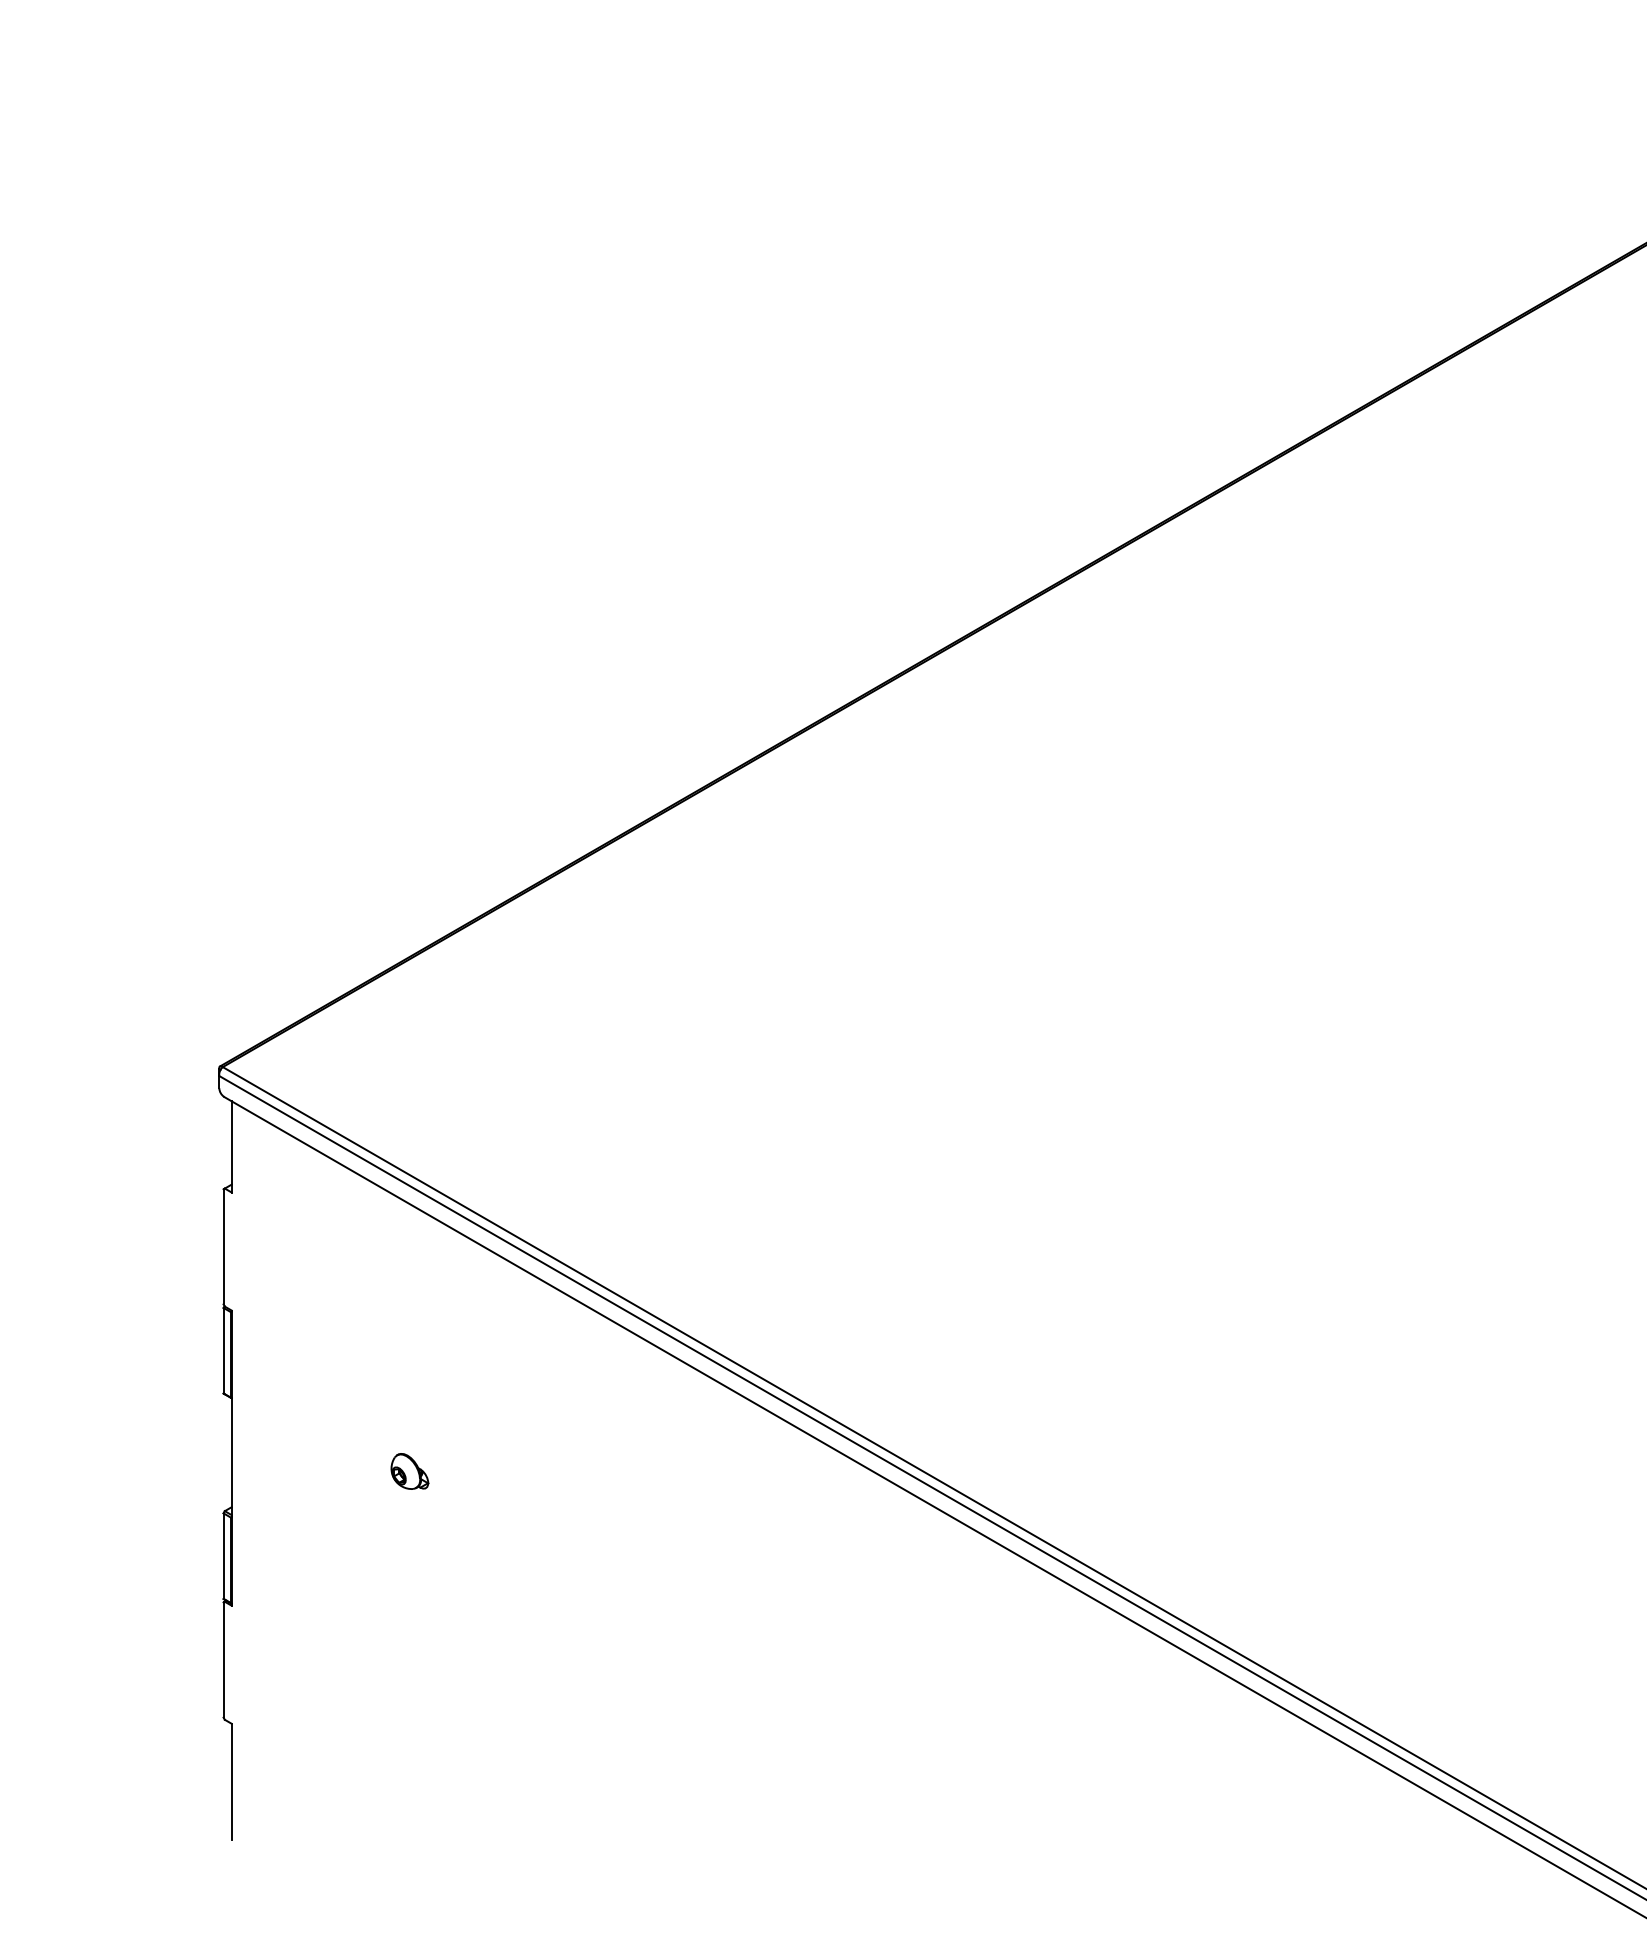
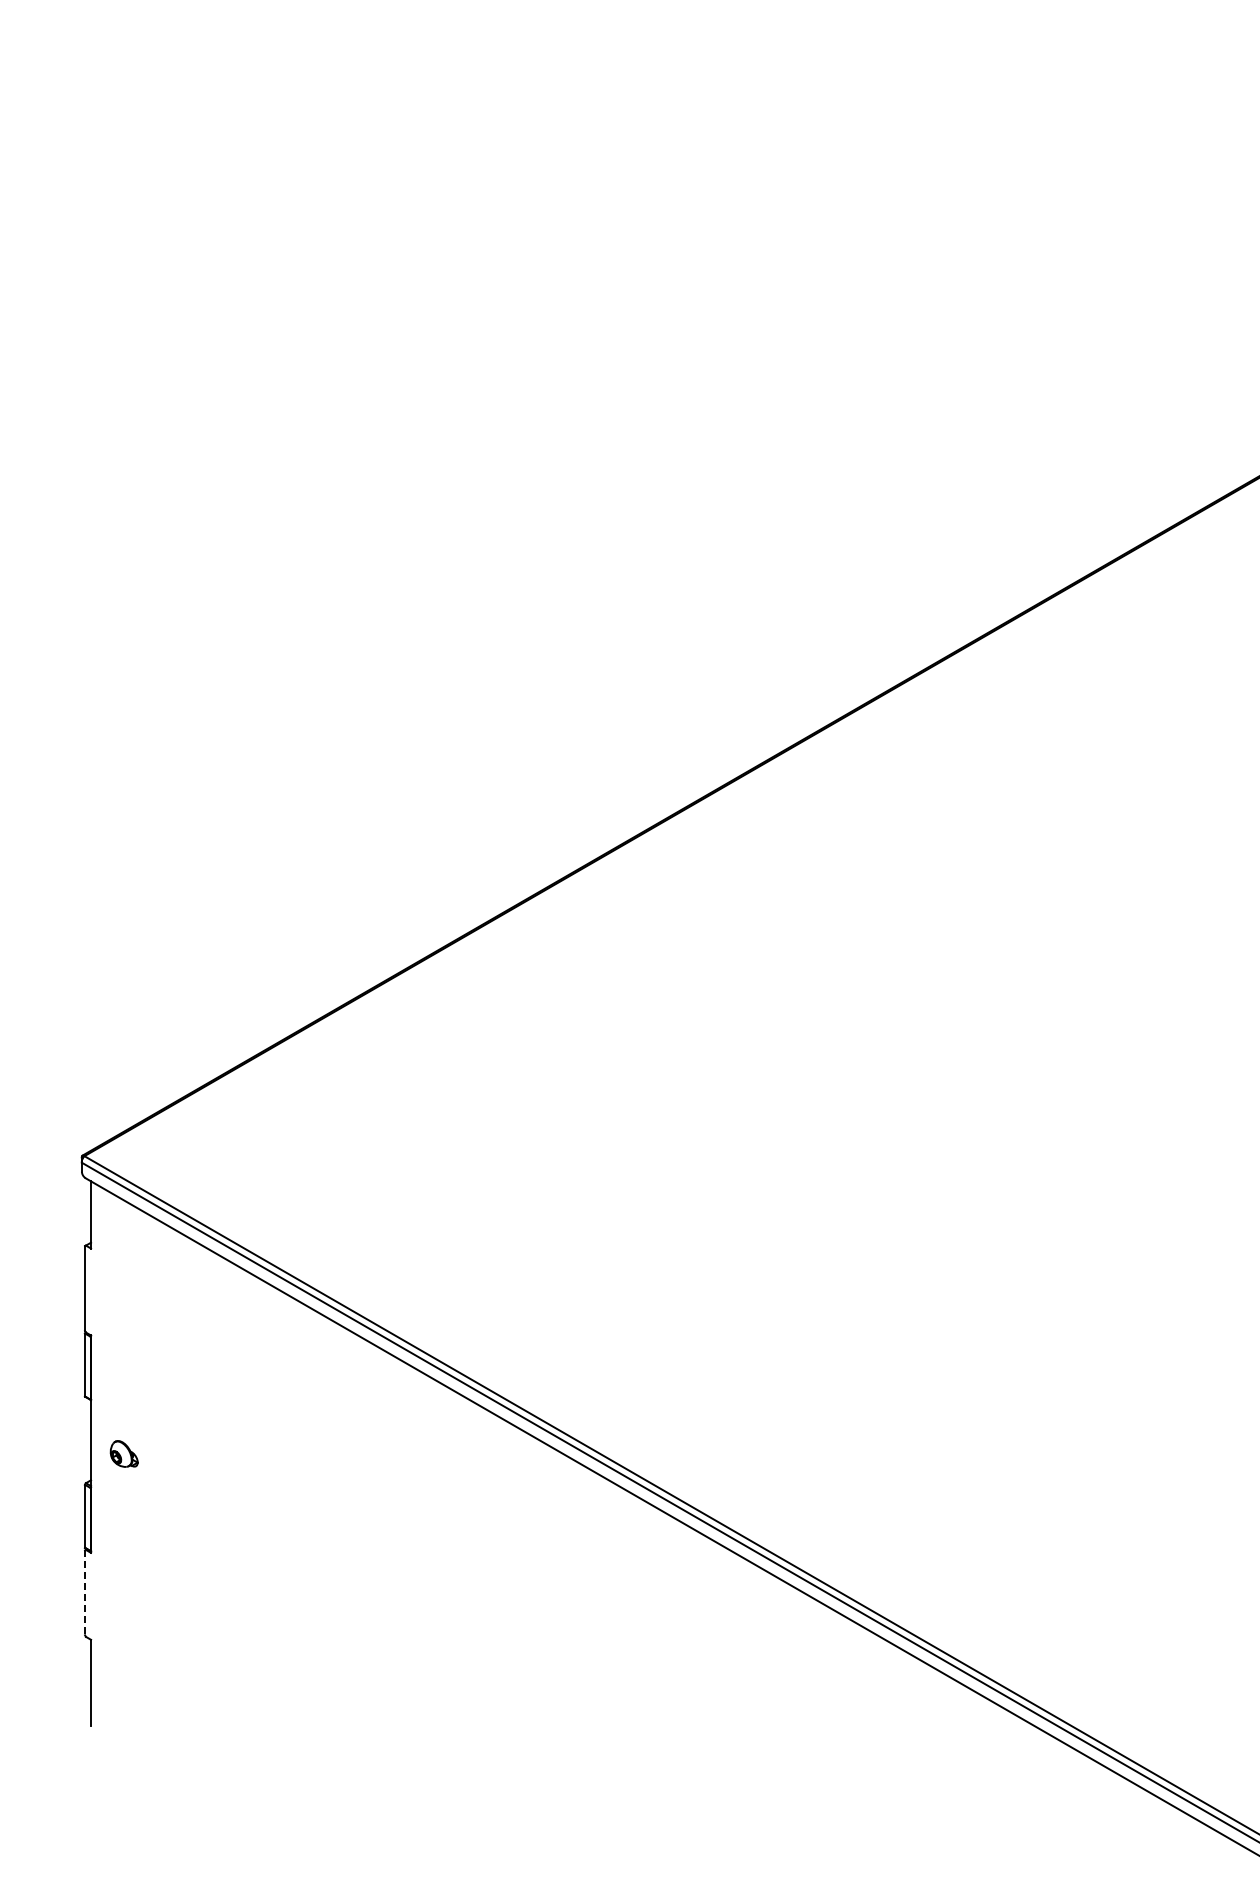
part: (408, 1470) -> (123, 1453), moved
line: (224, 1660) -> (85, 1593), solid -> dashed

